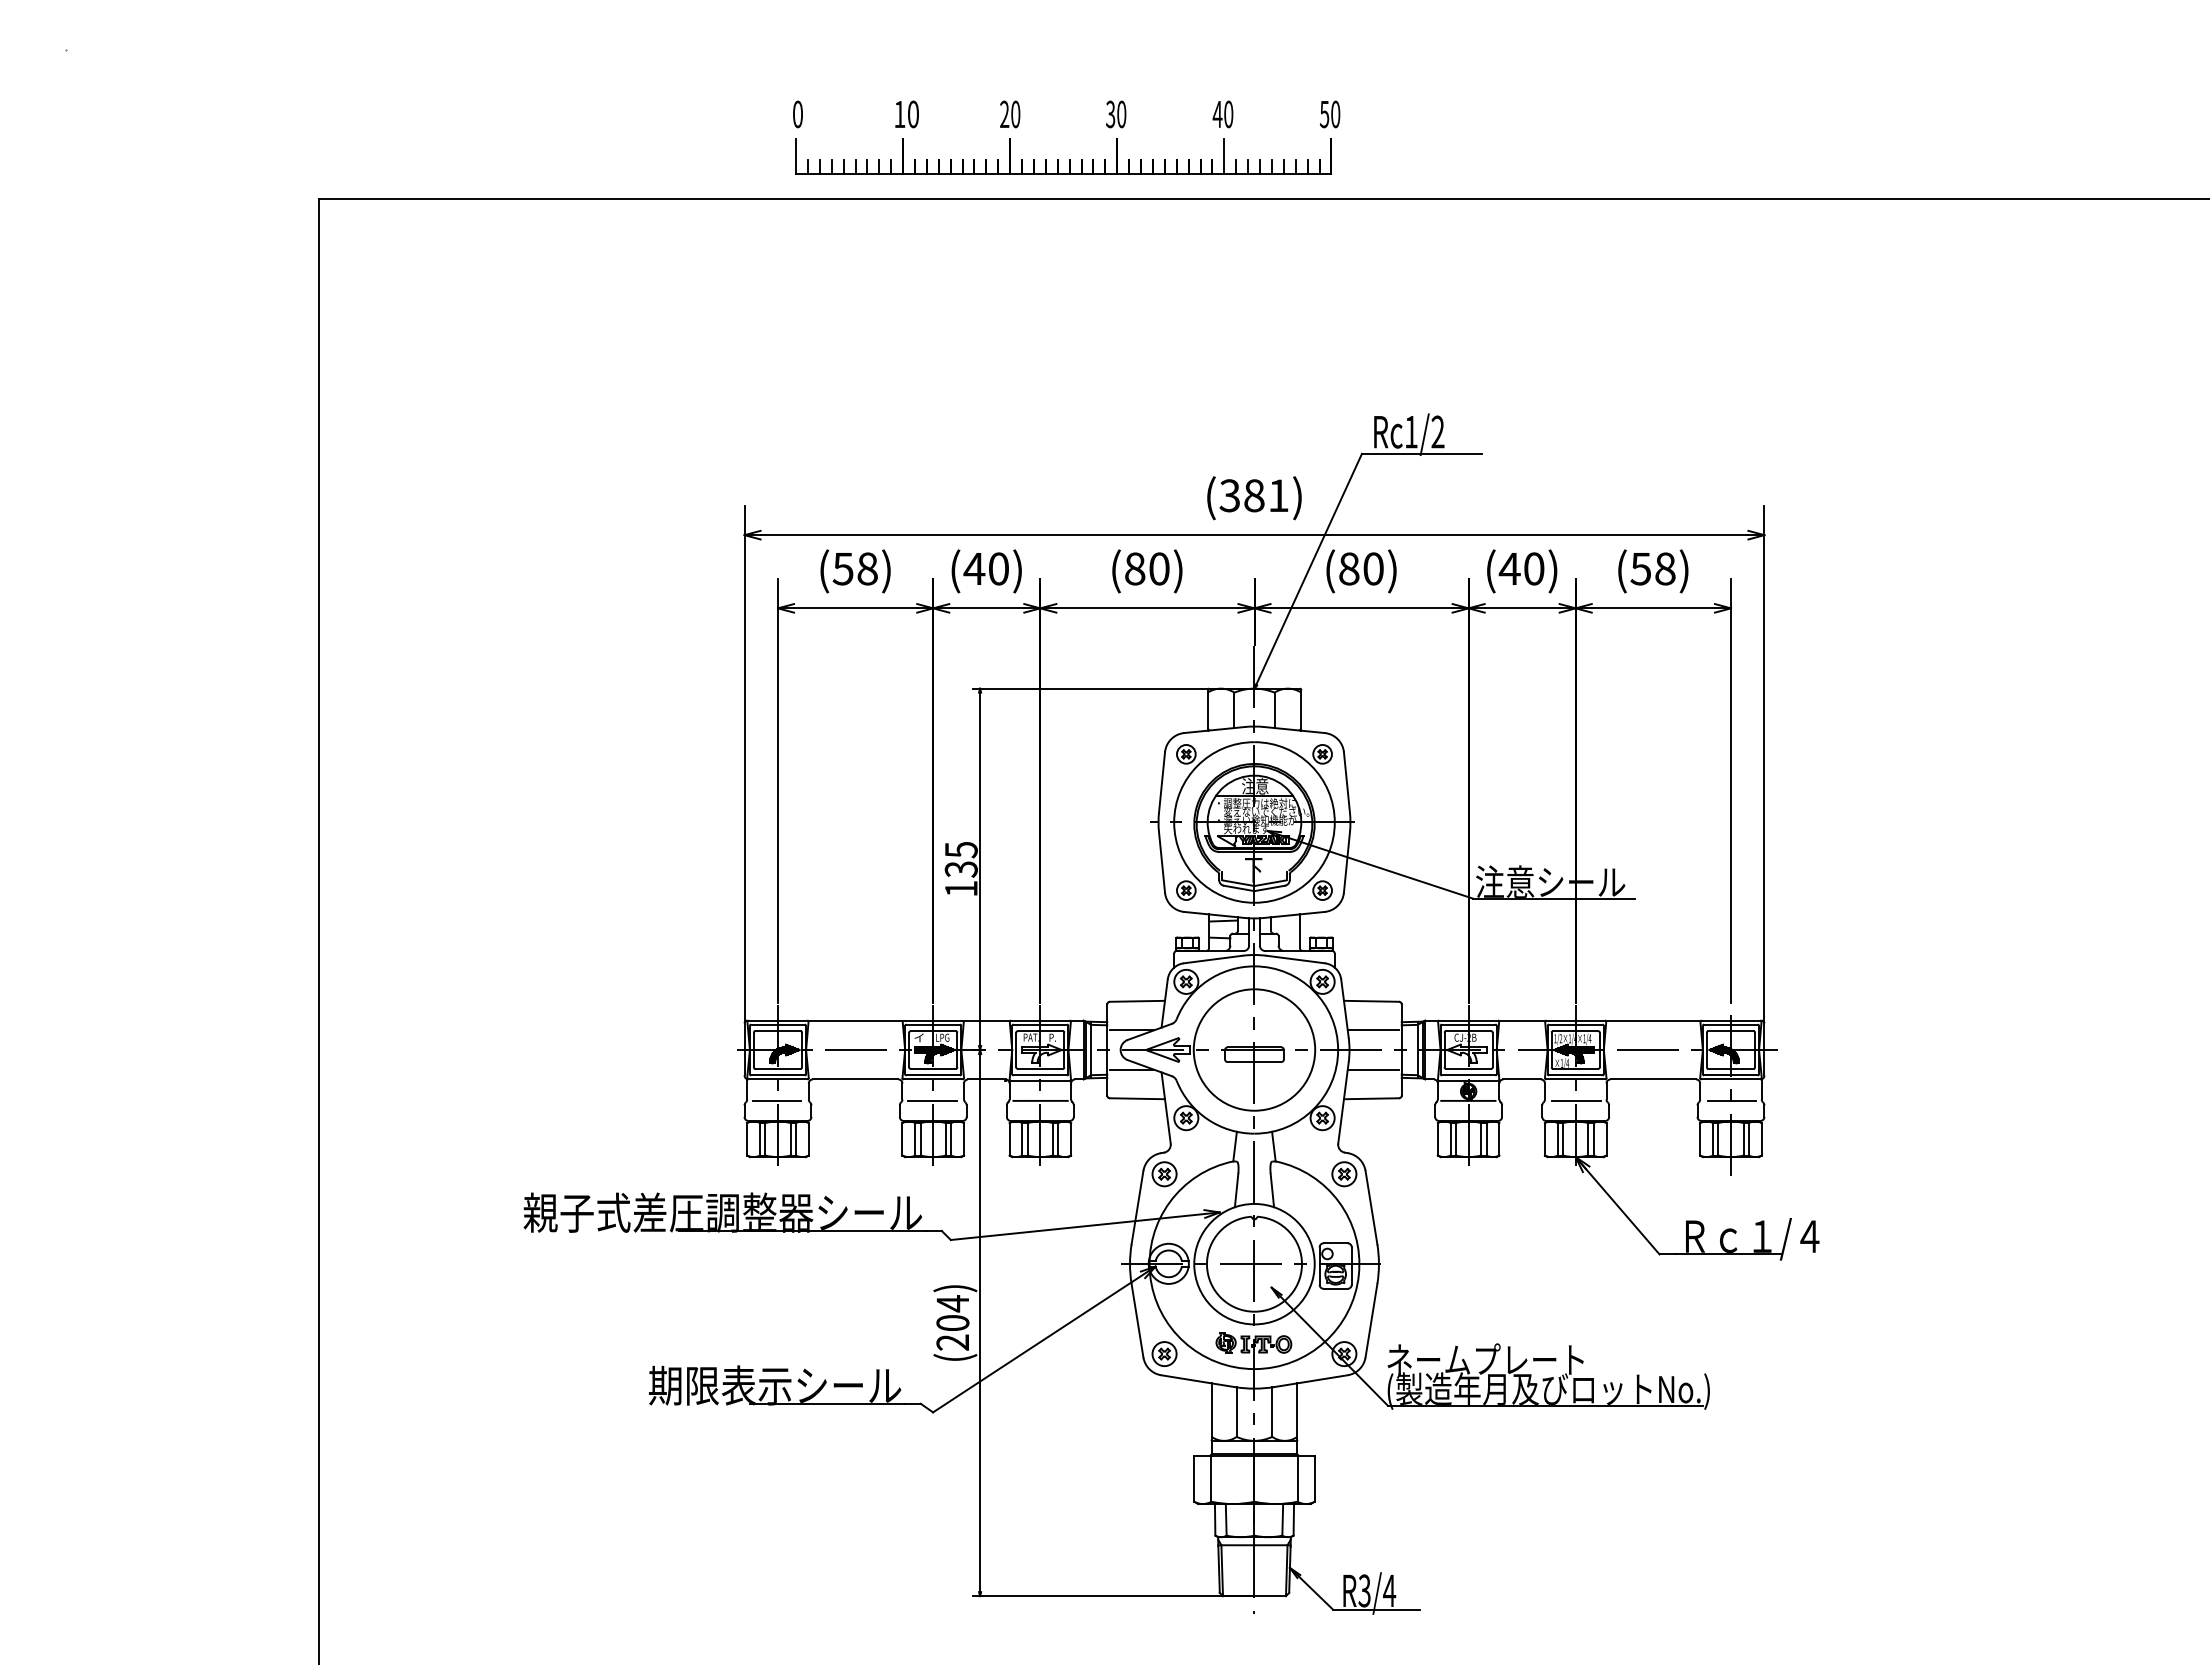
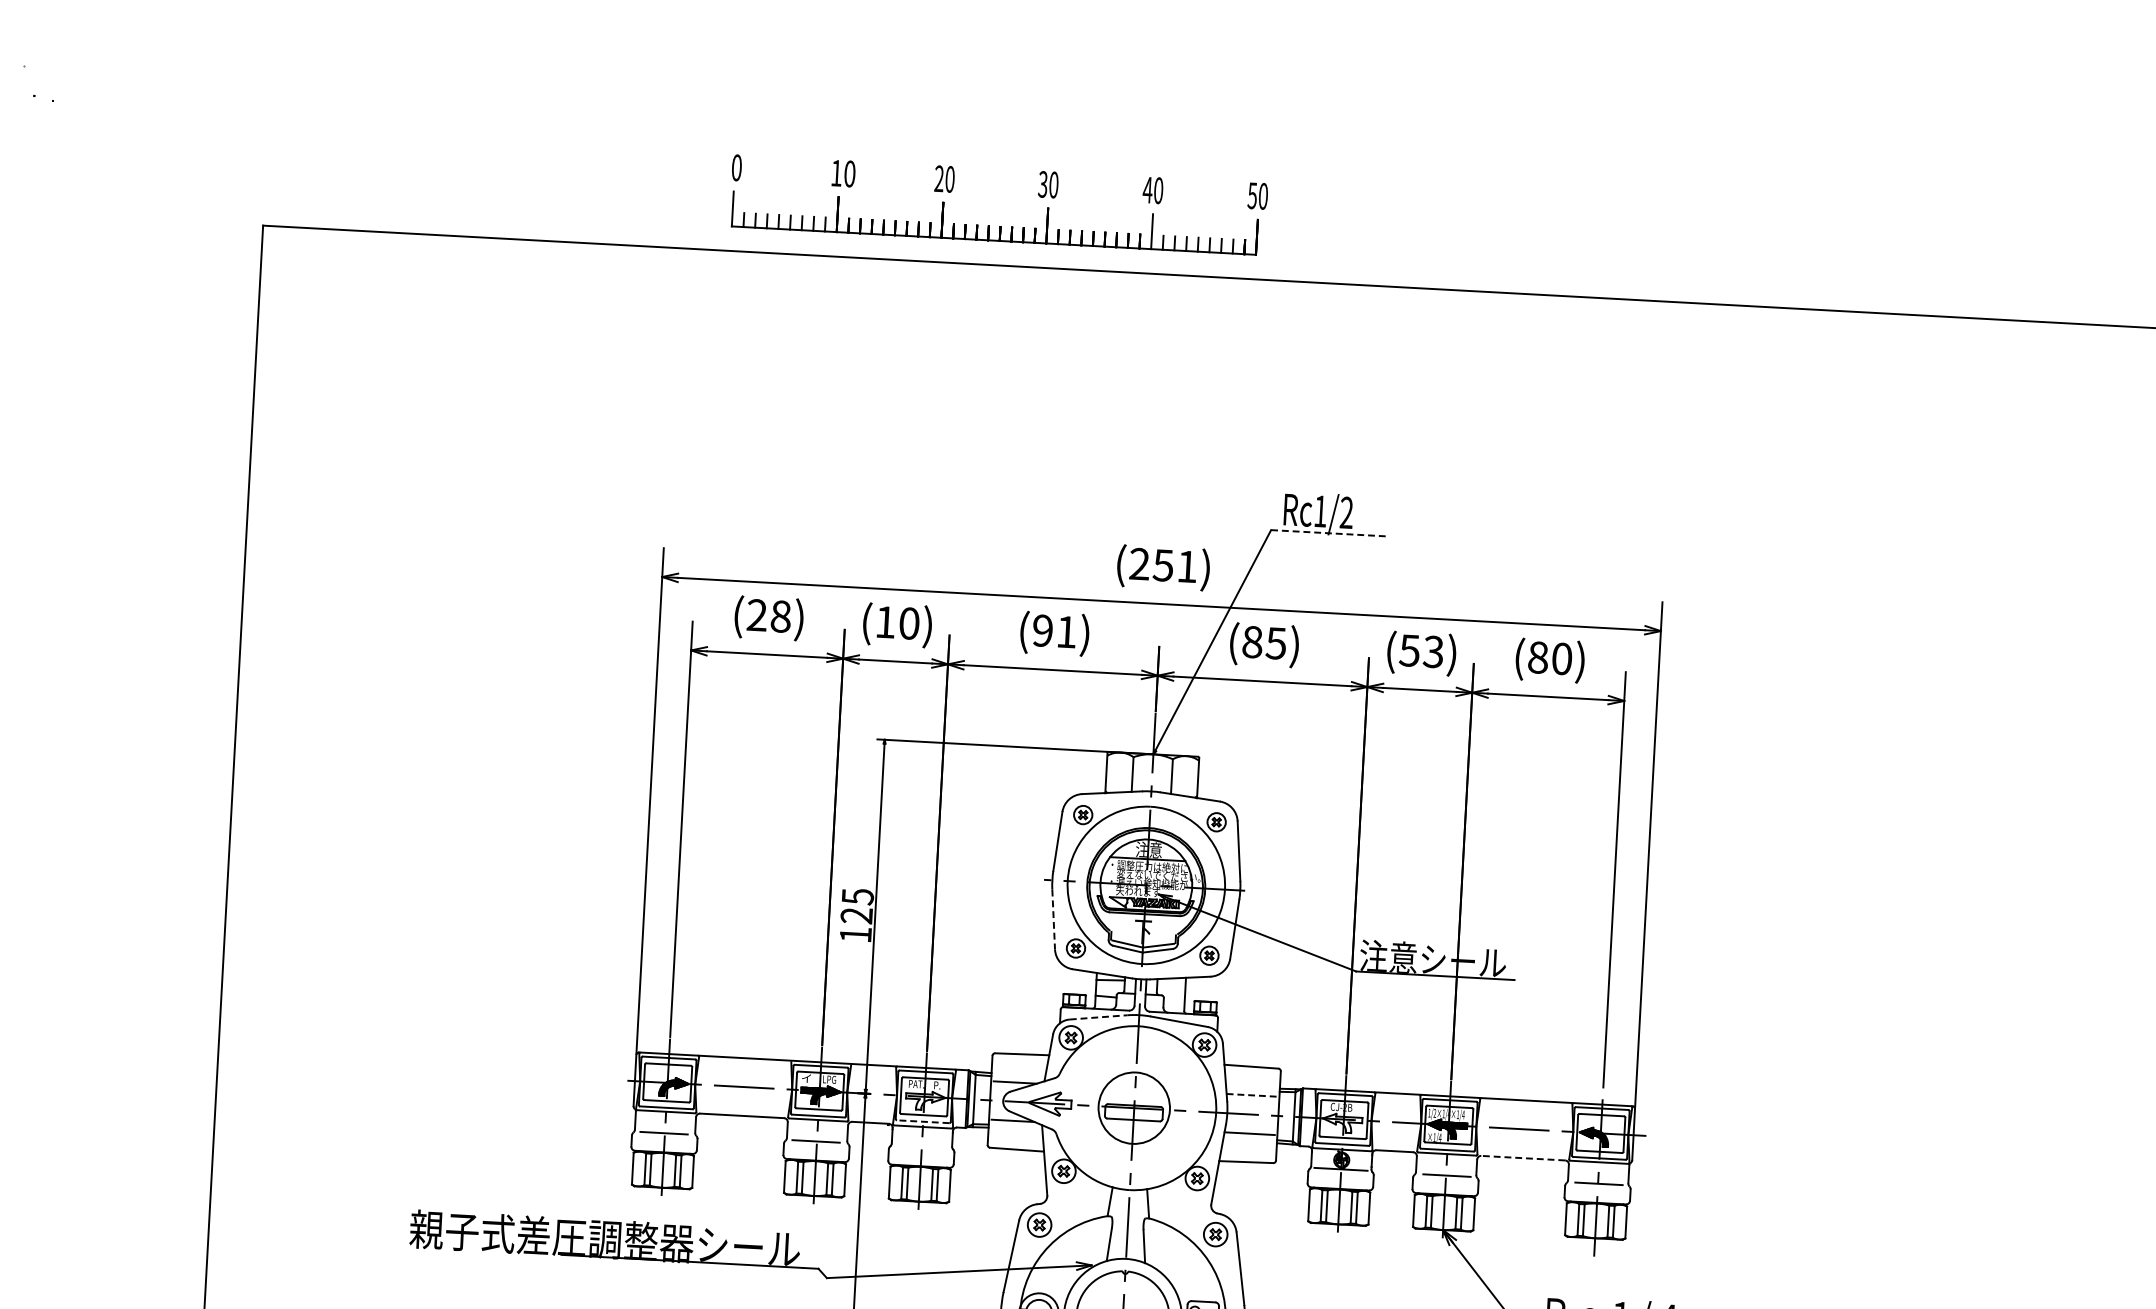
line: (1422, 453) -> (1330, 533), solid -> dashed
text: (1241, 495) -> (1150, 564), (381) -> (251)
text: (842, 568) -> (756, 614), (58) -> (28)
text: (974, 568) -> (885, 621), (40) -> (10)
text: (1147, 568) -> (1055, 631), (80) -> (91)
text: (1373, 568) -> (1276, 643), (80) -> (85)
text: (1521, 568) -> (1421, 650), (40) -> (53)
text: (1652, 568) -> (1549, 657), (58) -> (80)
line: (1162, 862) -> (1054, 919), solid -> dashed
text: (961, 869) -> (856, 915), 135 -> 125
line: (1213, 959) -> (1098, 1017), solid -> dashed
line: (1373, 1030) -> (1251, 1095), solid -> dashed
circle: (1254, 1049) -> (1134, 1107), size x0.6
line: (1040, 1075) -> (923, 1121), solid -> dashed
line: (1653, 1079) -> (1523, 1158), solid -> dashed
line: (1040, 1100) -> (922, 1146), removed

